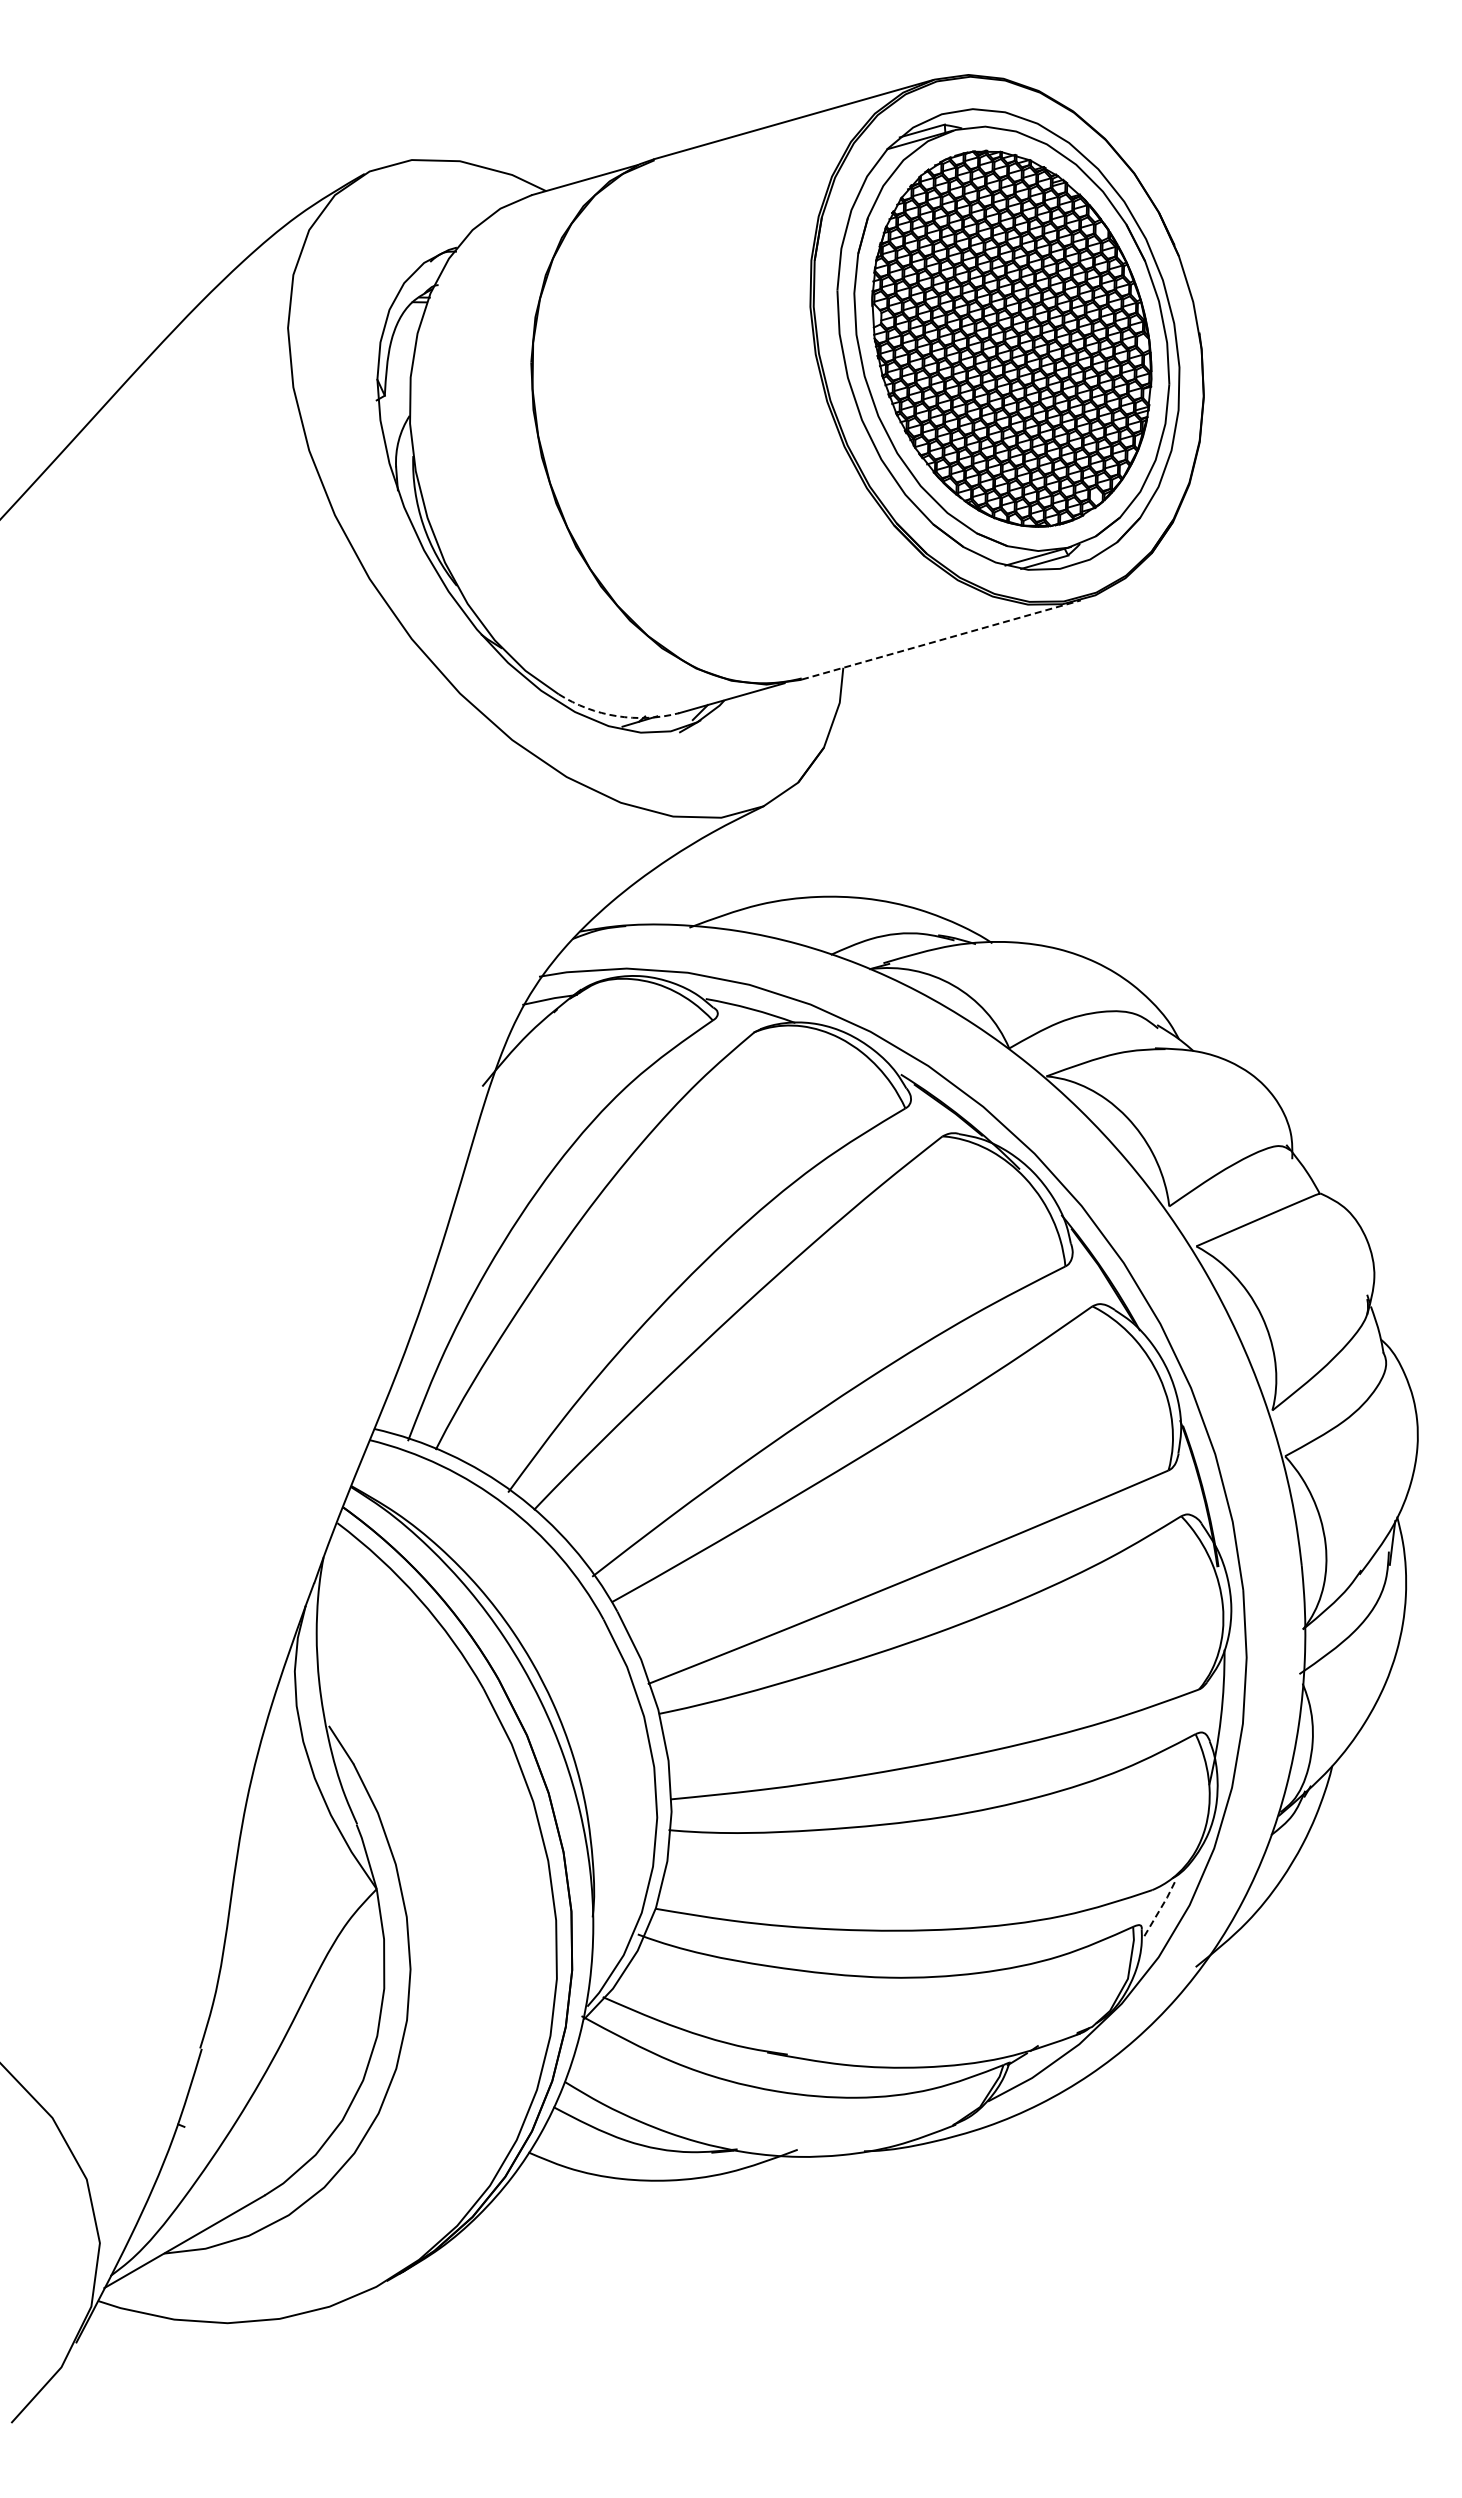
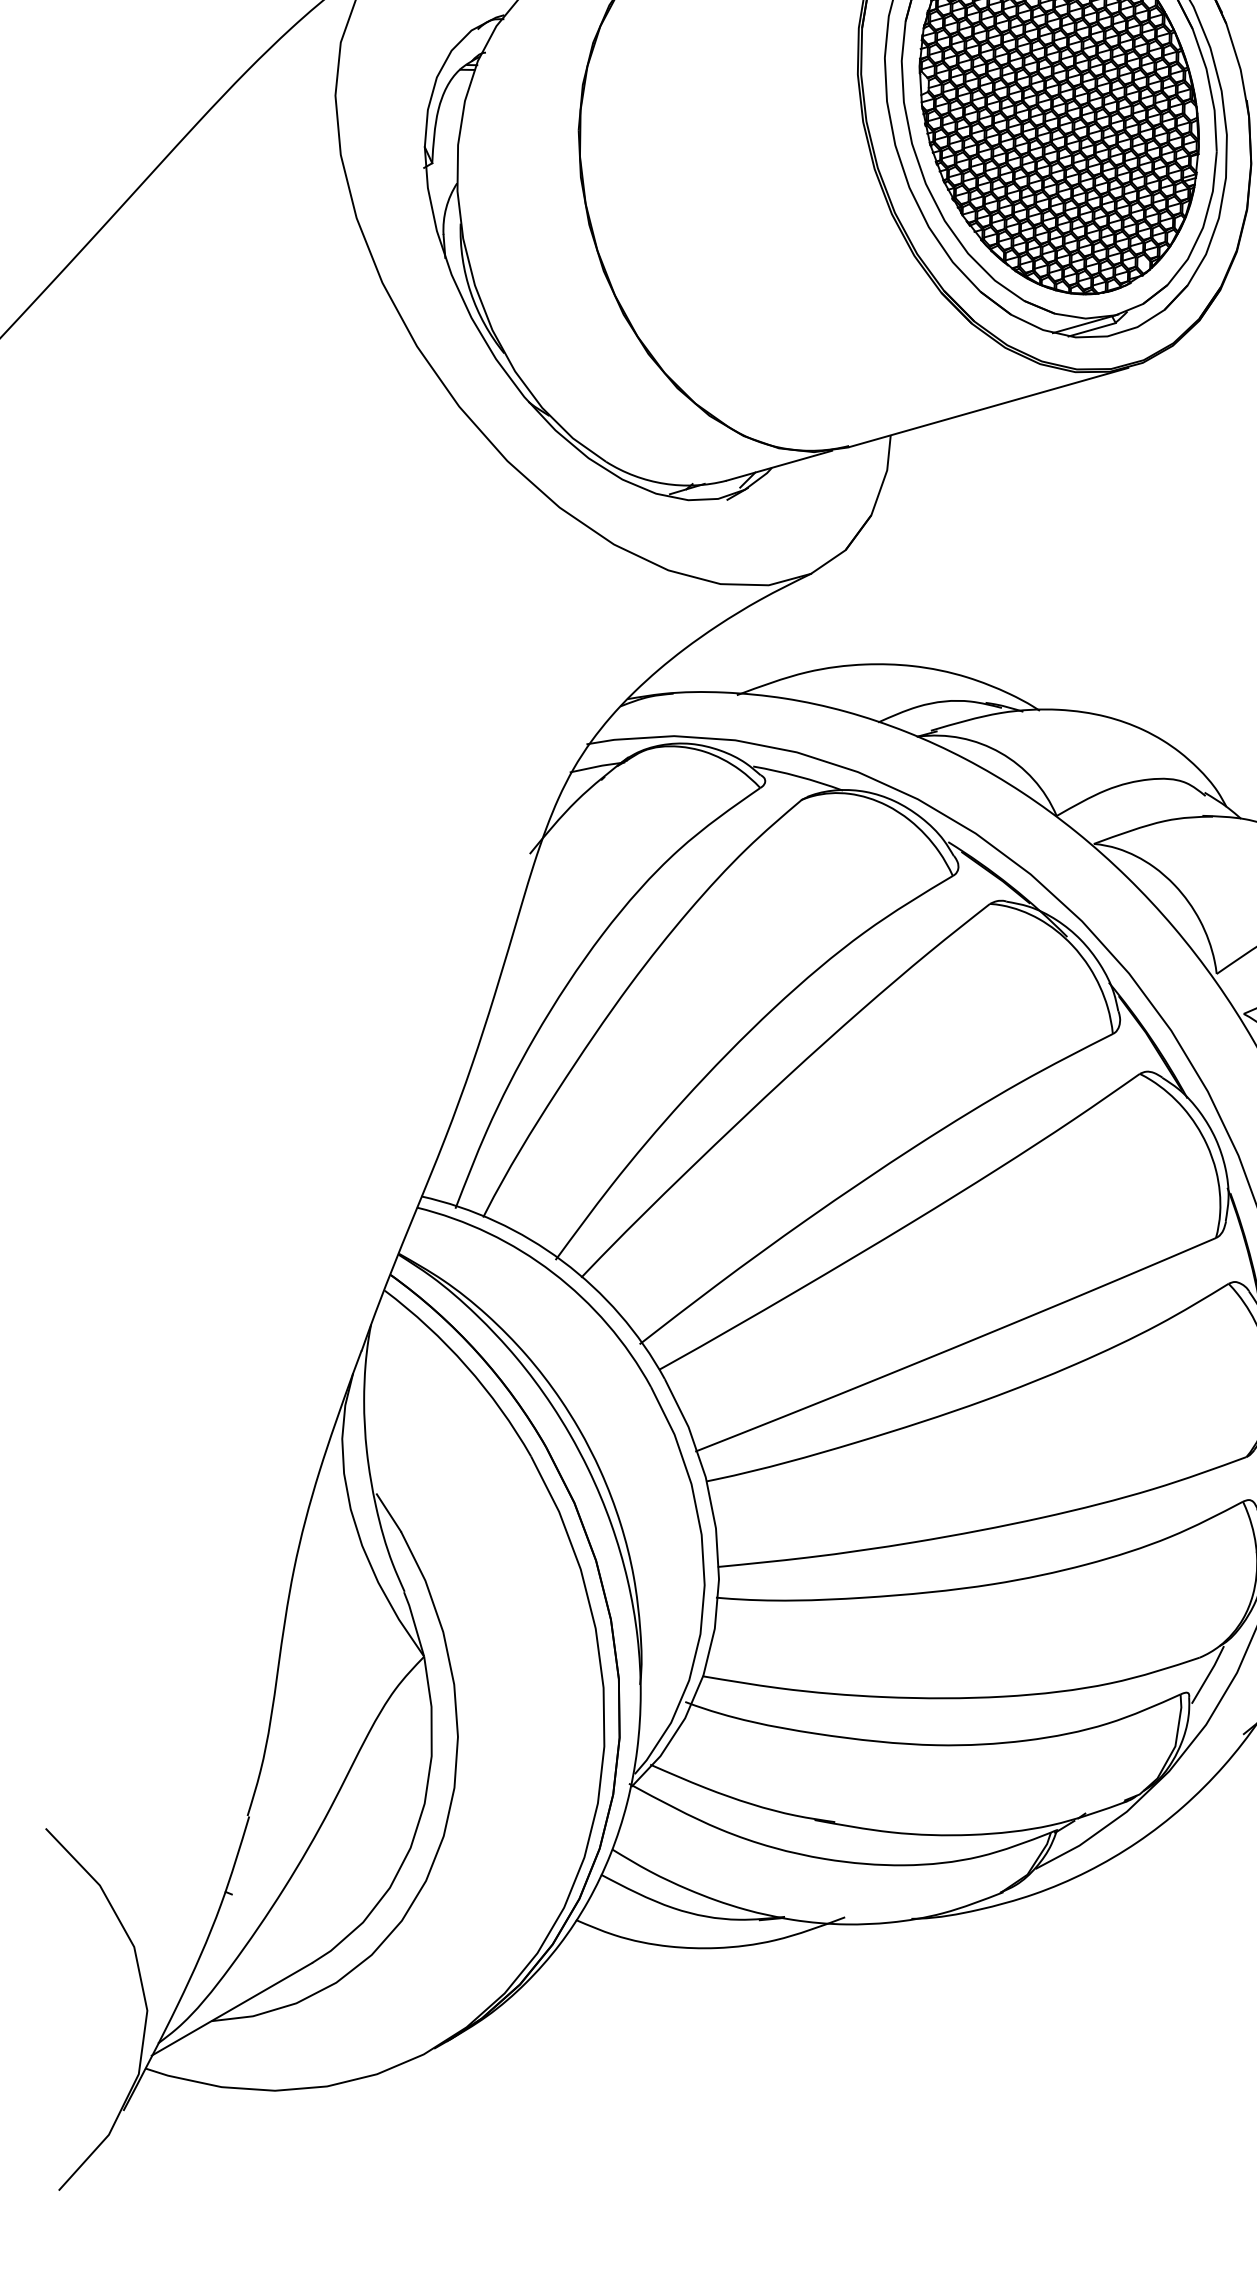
line: (941, 639) -> (988, 407), dashed -> solid
arc: (617, 716) -> (664, 484), dashed -> solid
line: (1161, 1907) -> (1208, 1675), dashed -> solid

